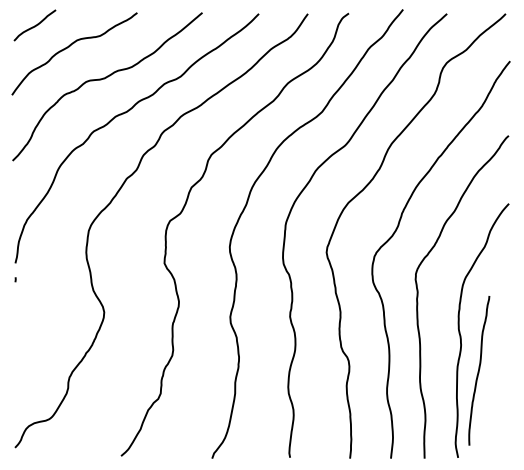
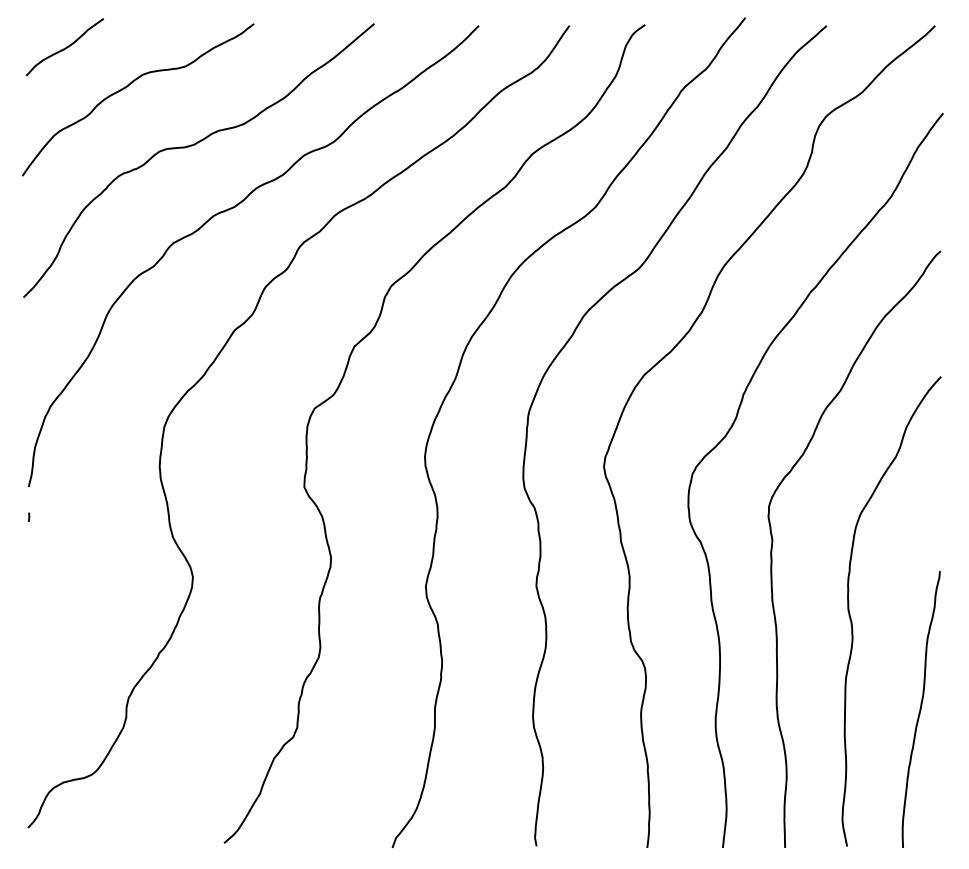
curve: (479, 370) -> (921, 709), moved

